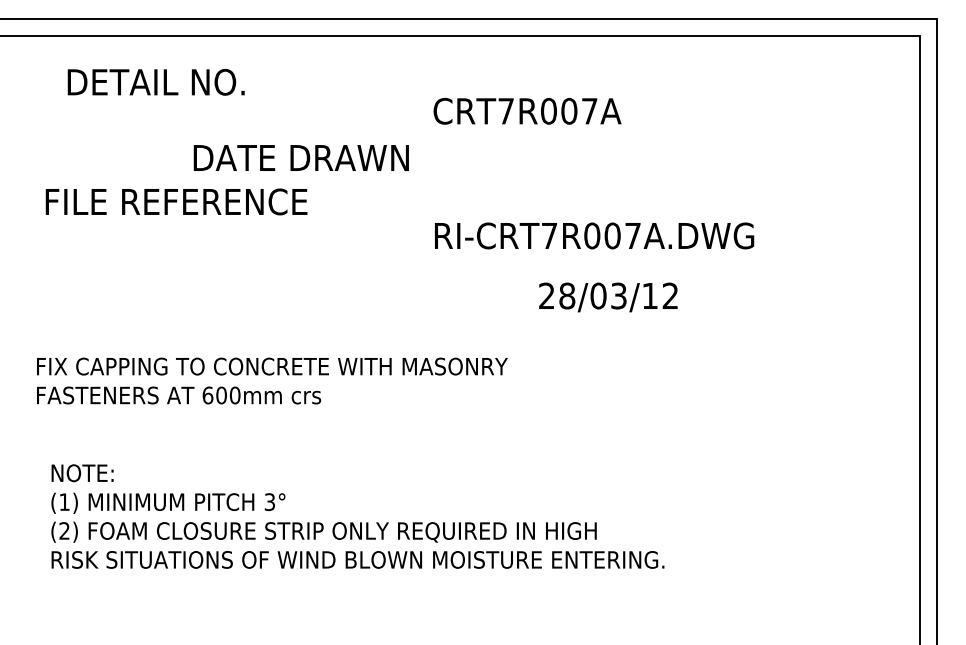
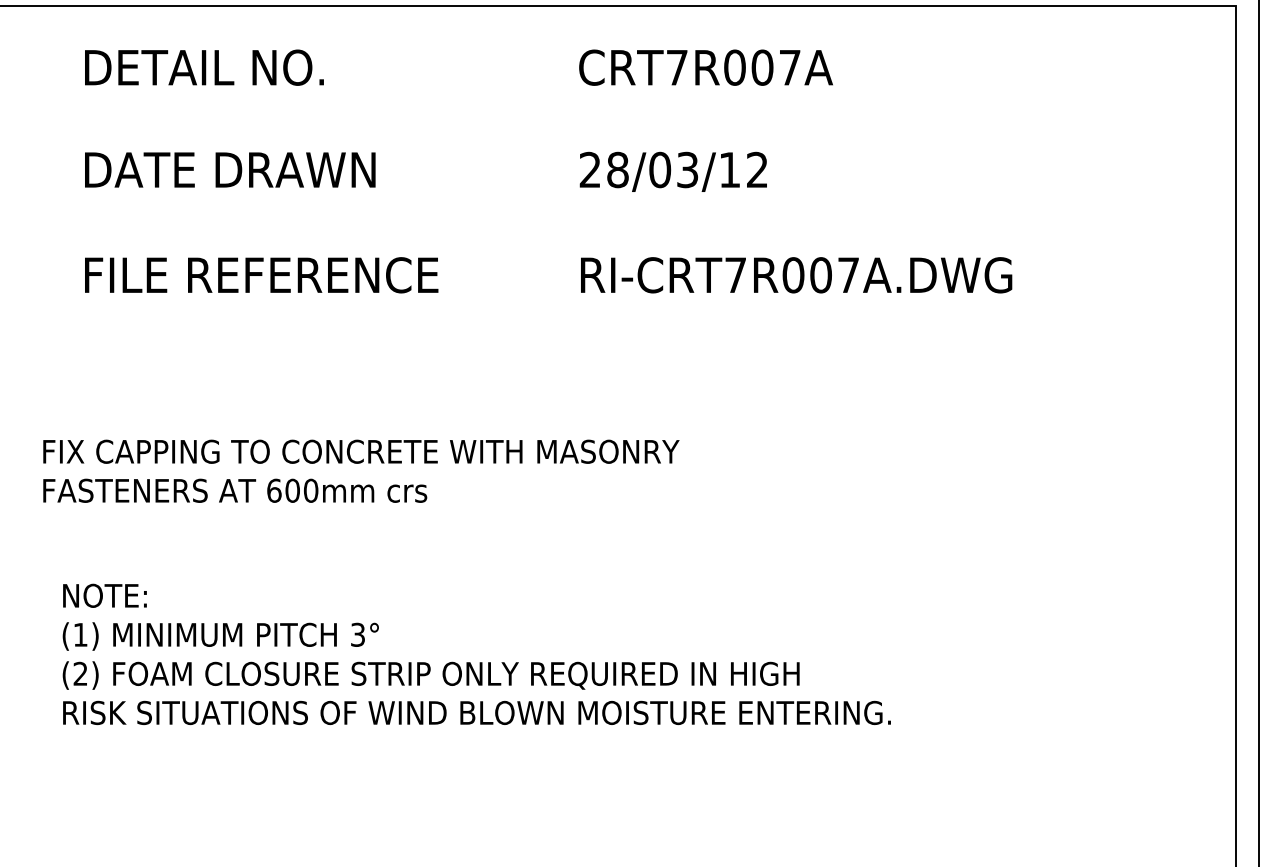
text: (527, 110) -> (706, 66), moved
text: (300, 157) -> (229, 169), moved
text: (176, 201) -> (261, 274), moved
text: (608, 297) -> (673, 171), moved

